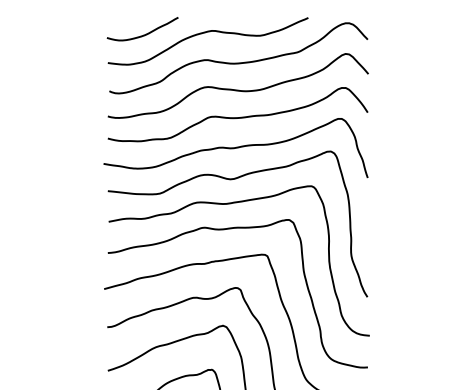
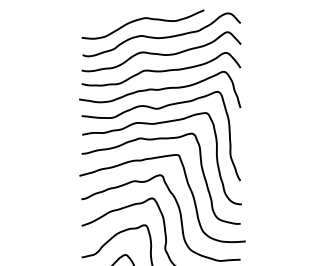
curve: (145, 33) -> (104, 19), removed

